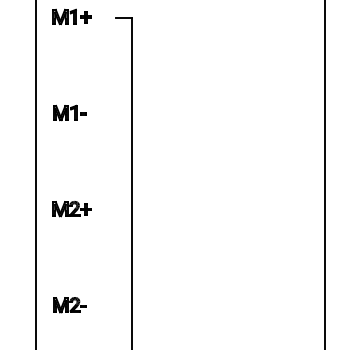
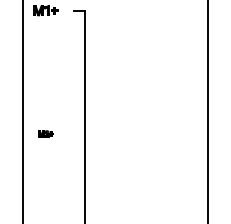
part: (69, 111) -> (44, 71), removed
part: (71, 208) -> (45, 133), size x0.6
part: (69, 303) -> (44, 194), removed

